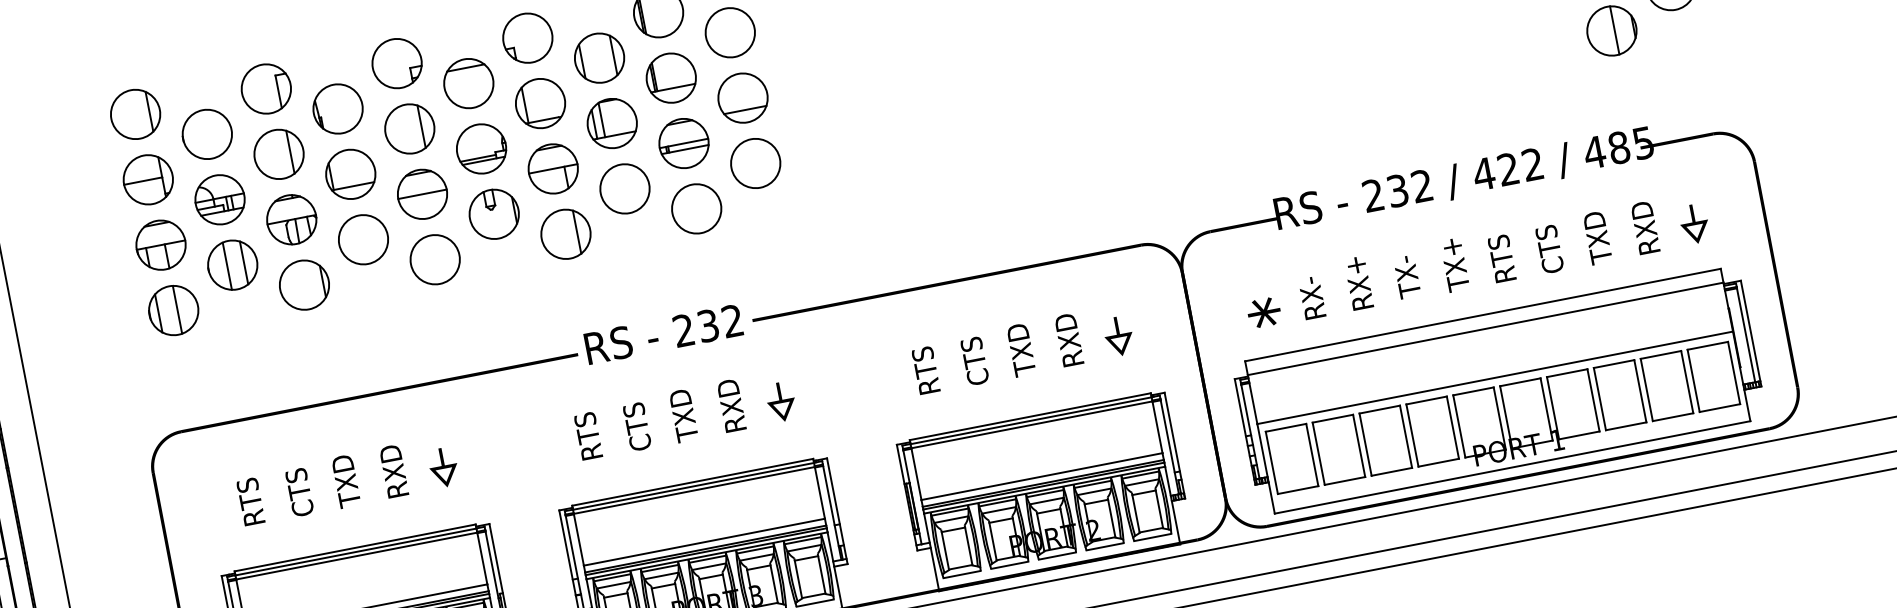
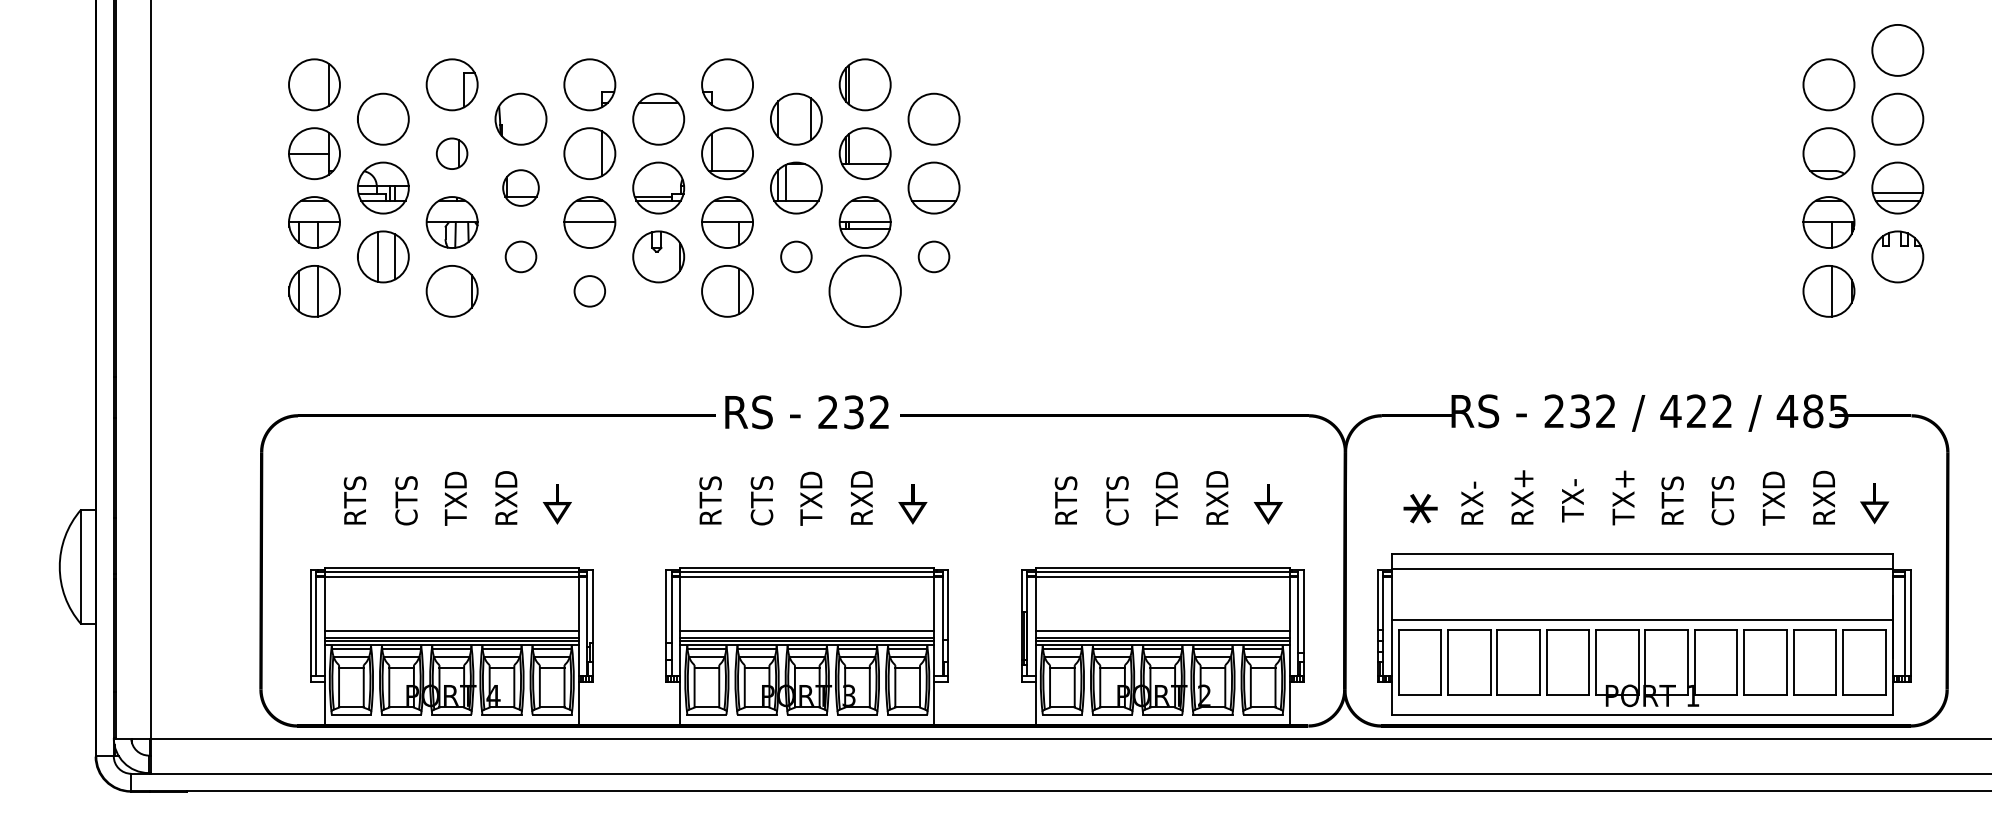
part: (278, 154) -> (451, 153), size x0.6
circle: (755, 163) -> (933, 256), size x0.6
part: (350, 173) -> (520, 187), size x0.7
circle: (625, 188) -> (796, 256), size x0.6
circle: (695, 208) -> (864, 290), size x1.4
circle: (362, 239) -> (520, 256), size x0.6
circle: (434, 258) -> (589, 290), size x0.6

